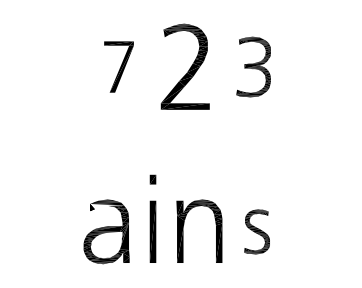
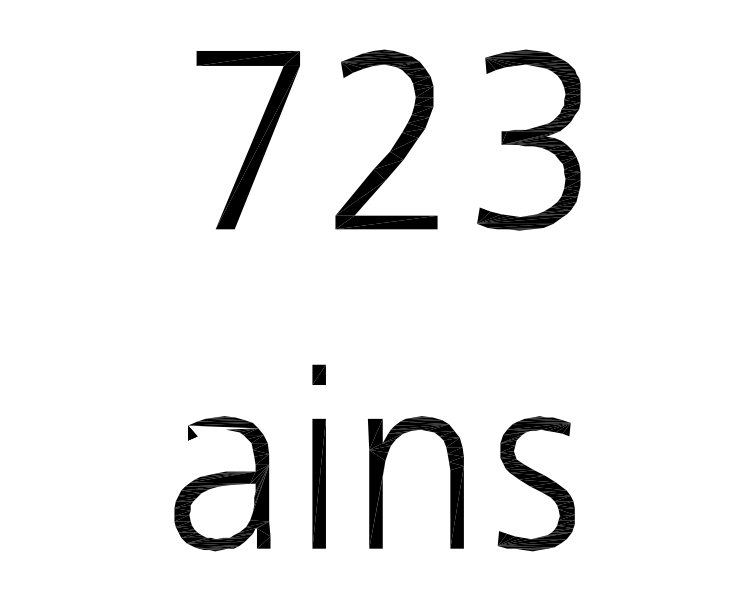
part: (118, 66) -> (247, 138), size x1.67
part: (253, 66) -> (528, 138), size x1.43
part: (256, 231) -> (534, 482), size x1.43

